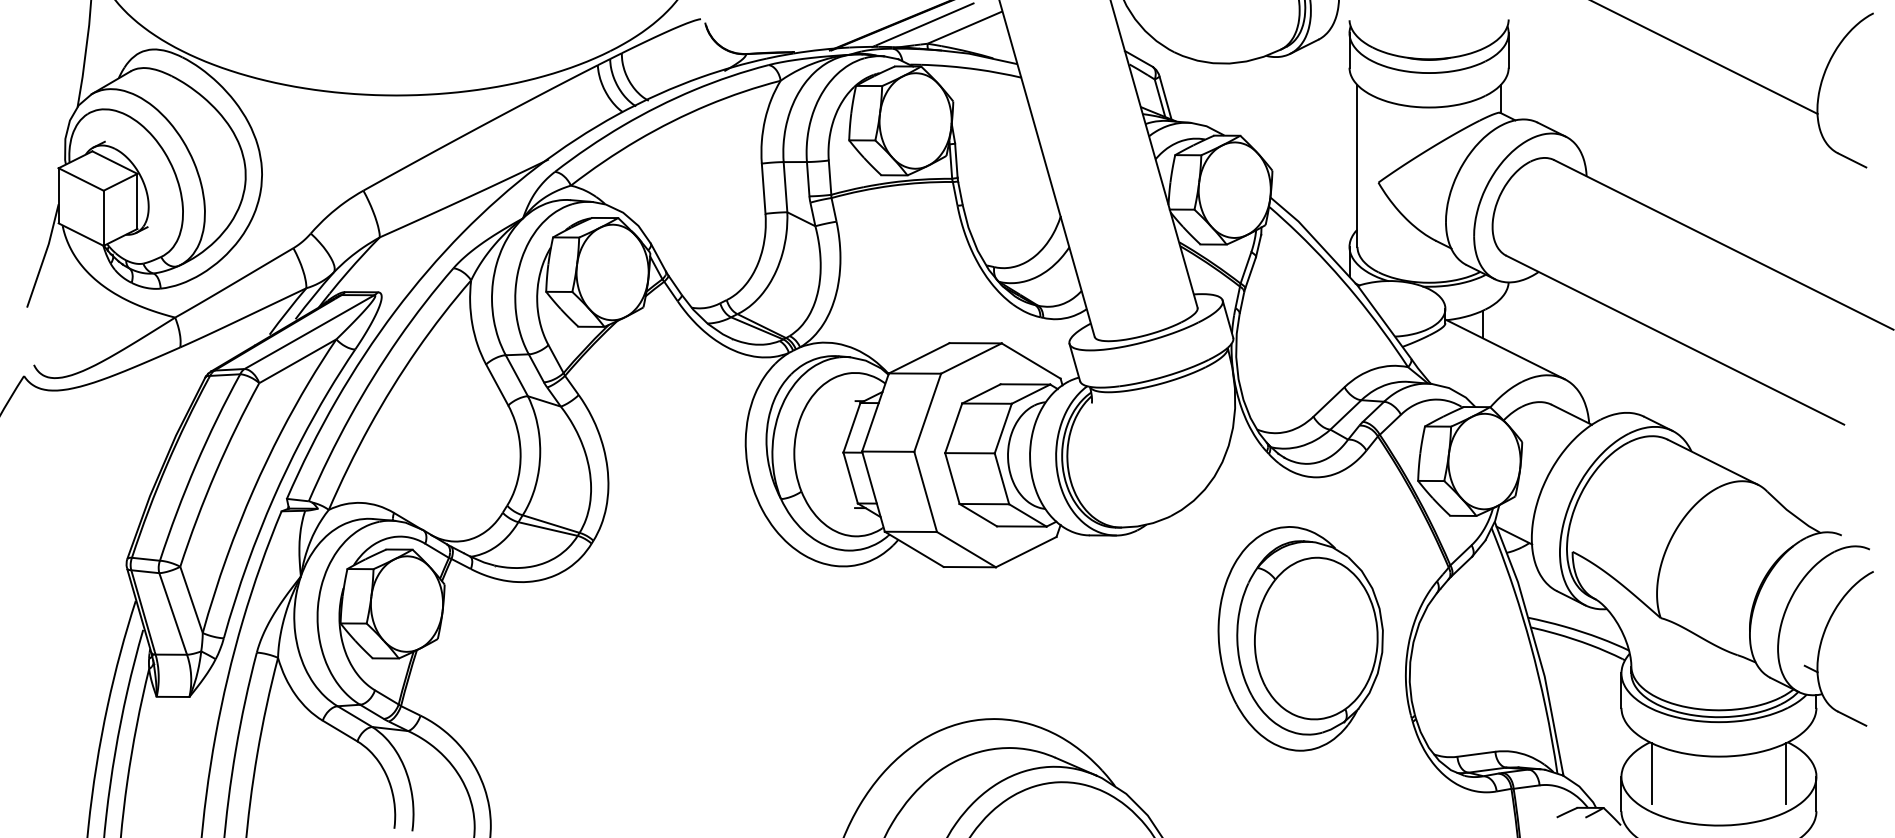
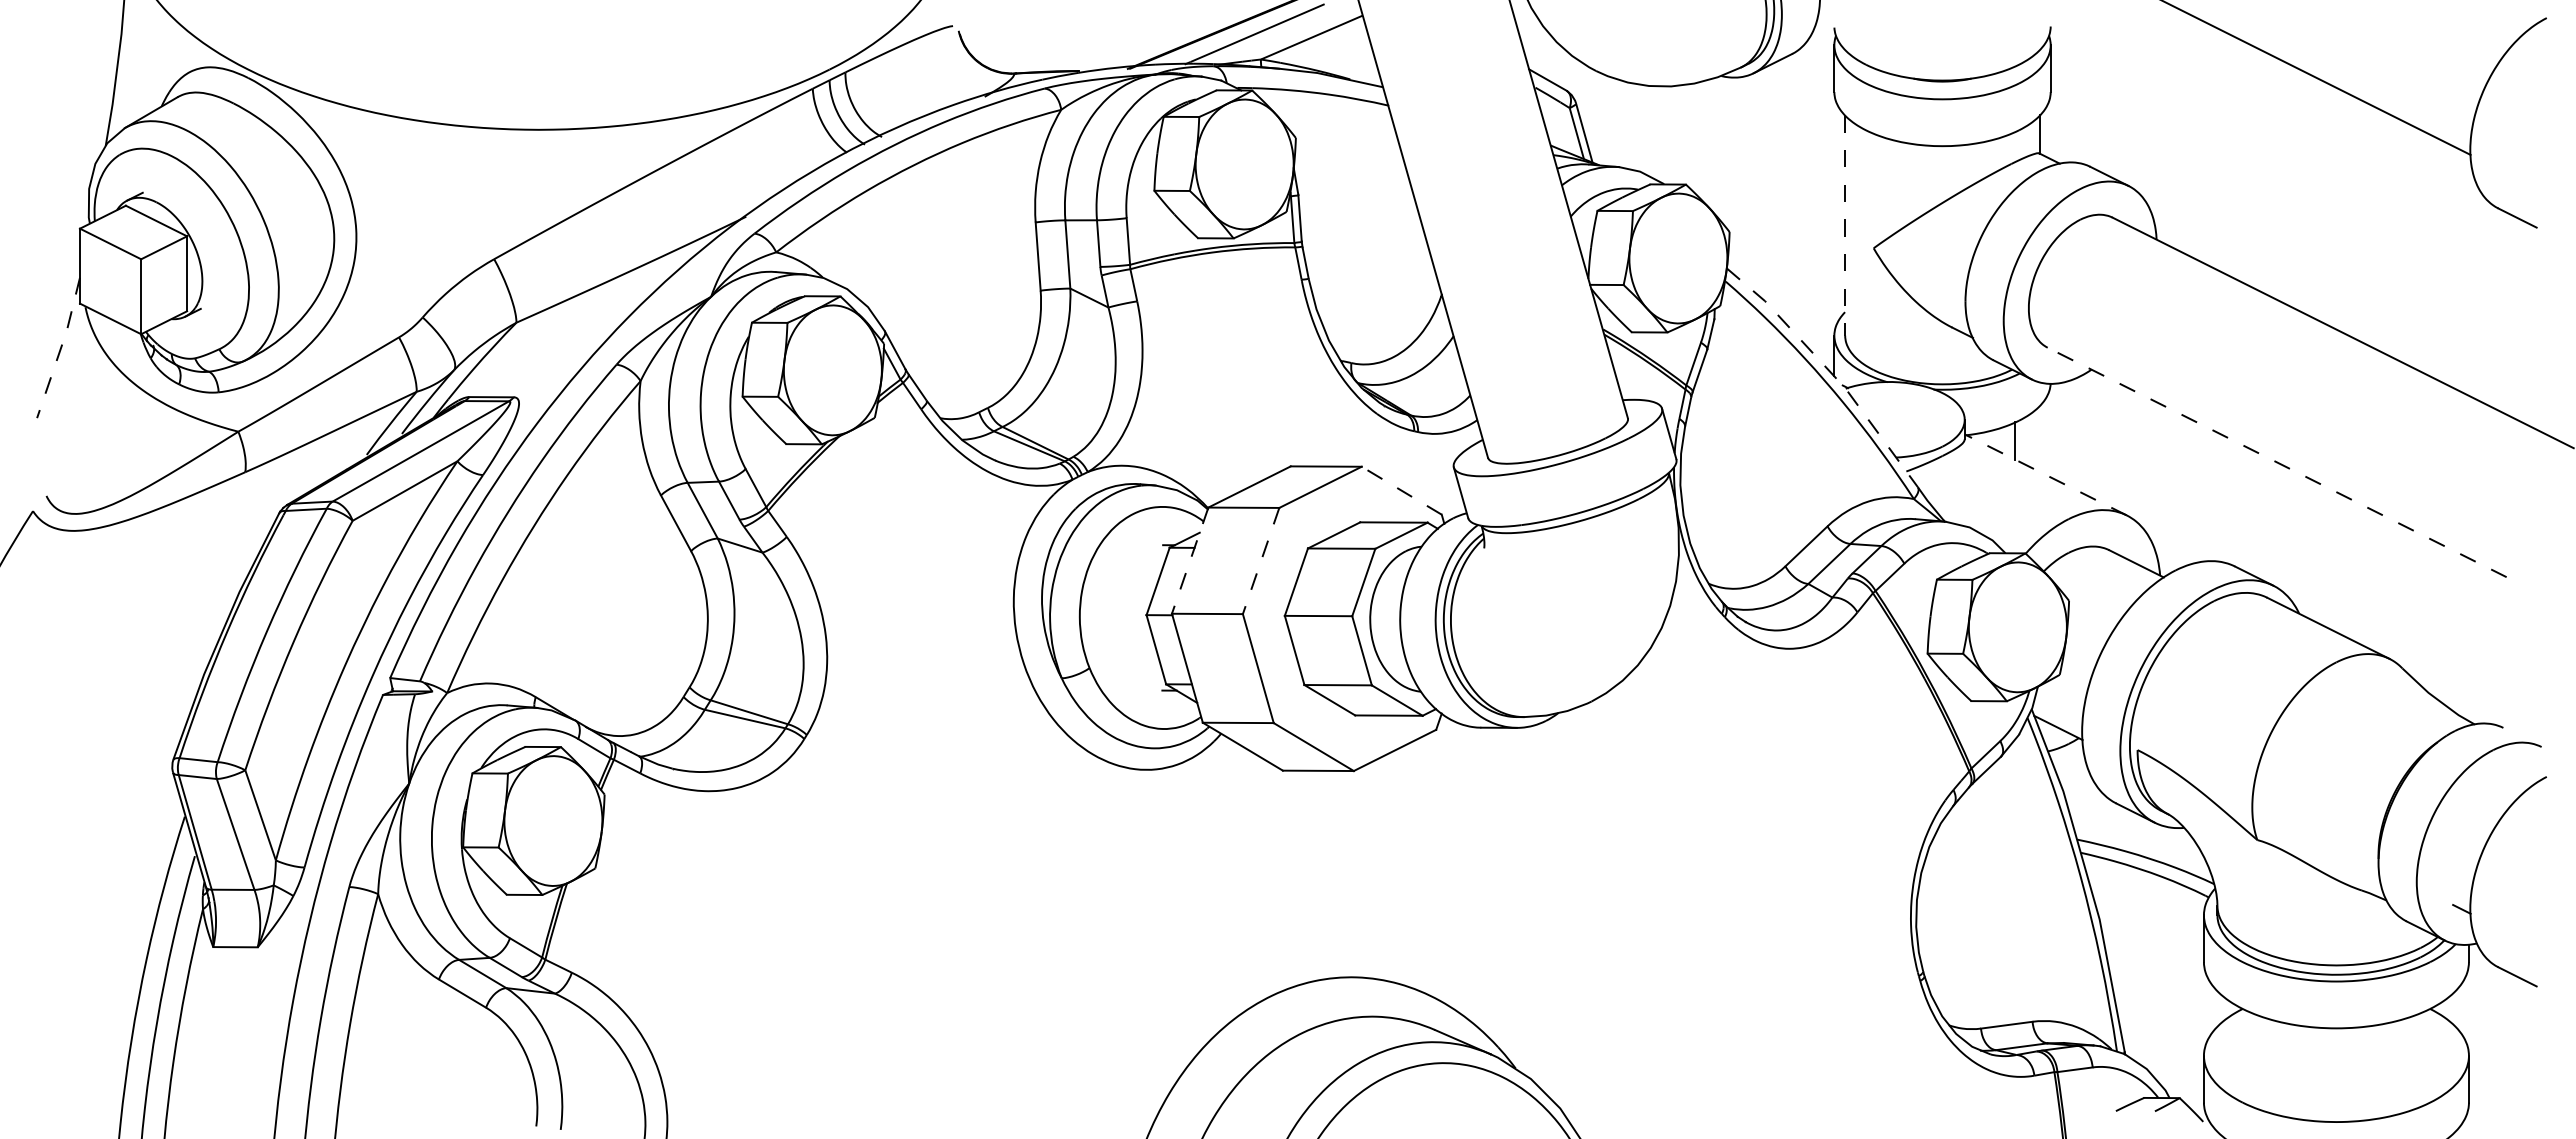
line: (1357, 166) -> (1845, 226), solid -> dashed
line: (44, 256) -> (60, 348), solid -> dashed
line: (1345, 273) -> (1829, 371), solid -> dashed
line: (1675, 340) -> (2277, 462), solid -> dashed
line: (1504, 349) -> (2045, 474), solid -> dashed
line: (1031, 360) -> (1401, 490), solid -> dashed
line: (875, 413) -> (1190, 561), solid -> dashed
line: (927, 413) -> (1260, 561), solid -> dashed
part: (1300, 639) -> (1767, 868), removed
line: (1652, 773) -> (2245, 1051), removed
line: (1785, 773) -> (2427, 1051), removed

